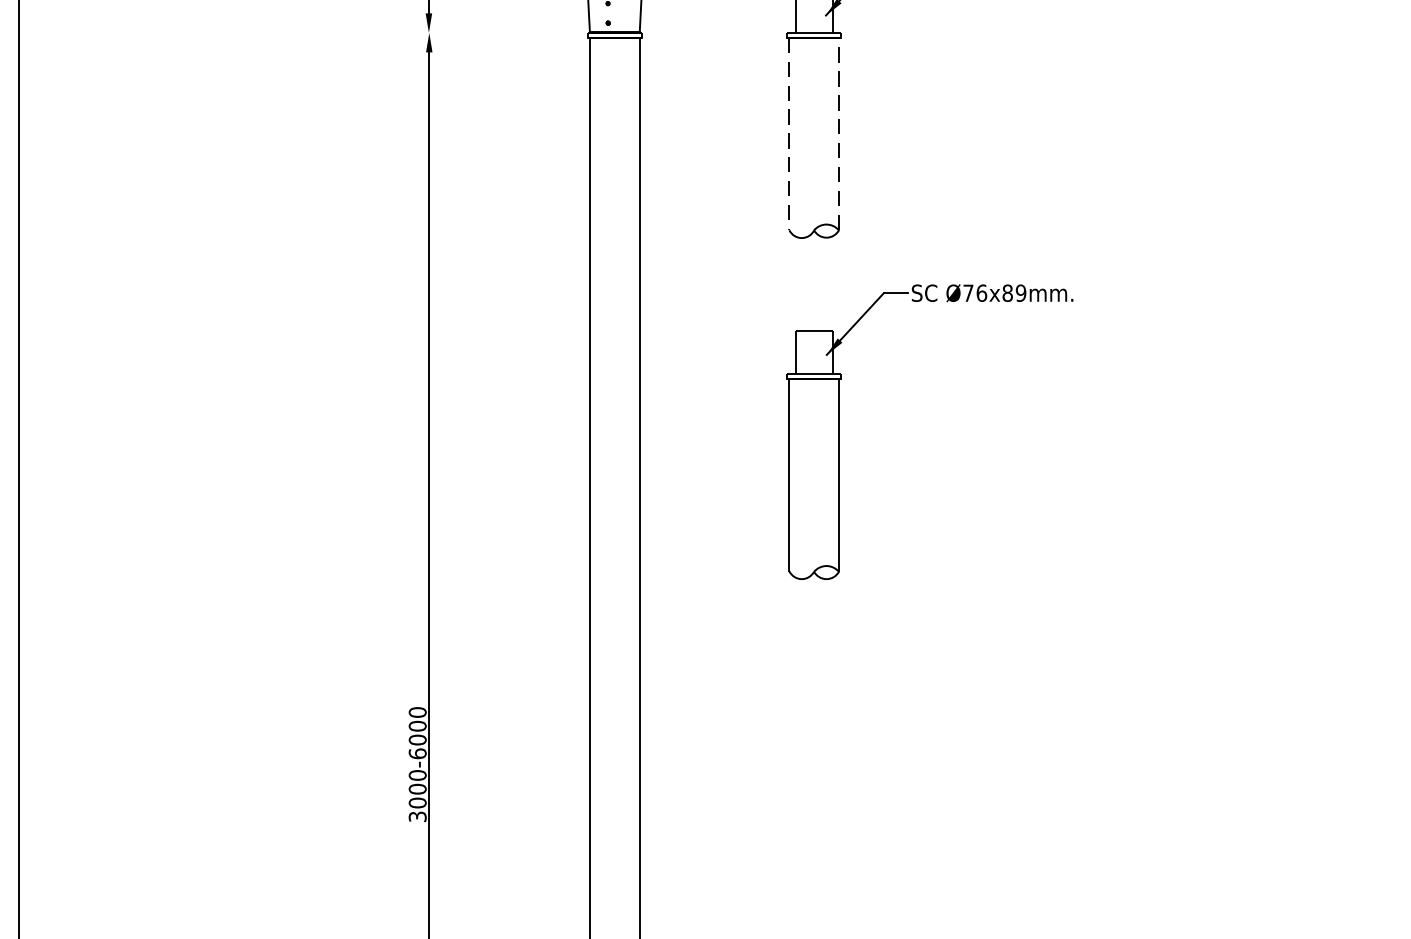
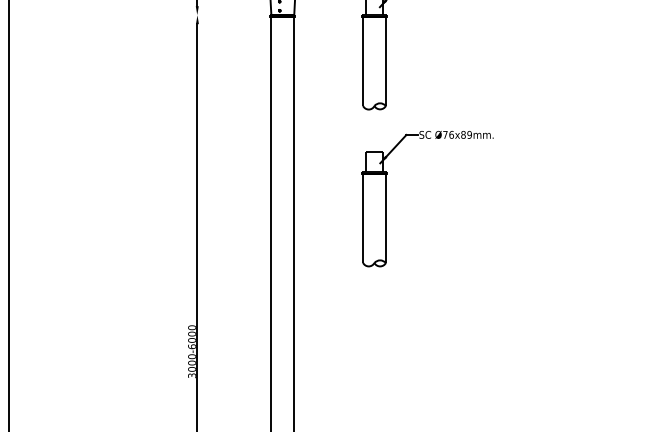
line: (838, 133) -> (385, 61), dashed -> solid
line: (790, 135) -> (363, 62), dashed -> solid

